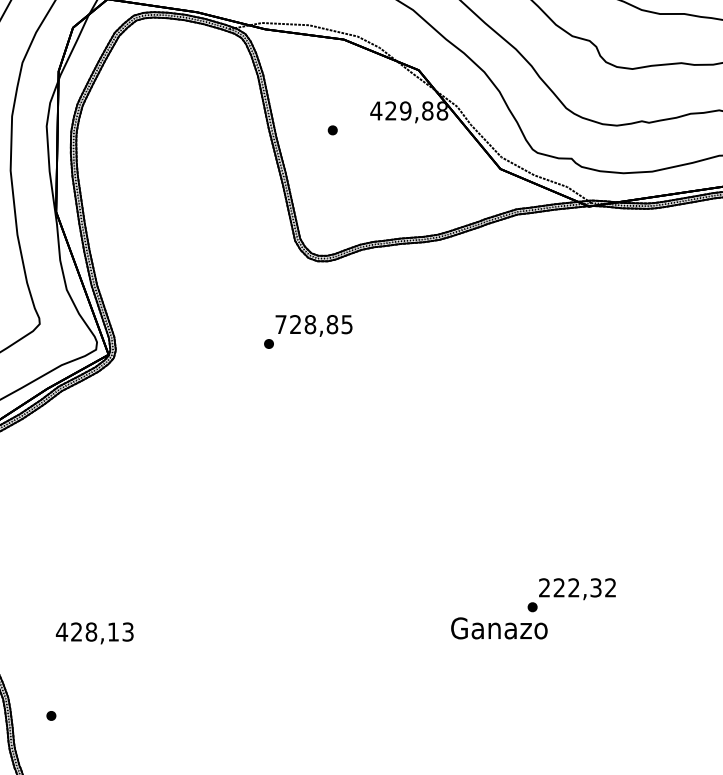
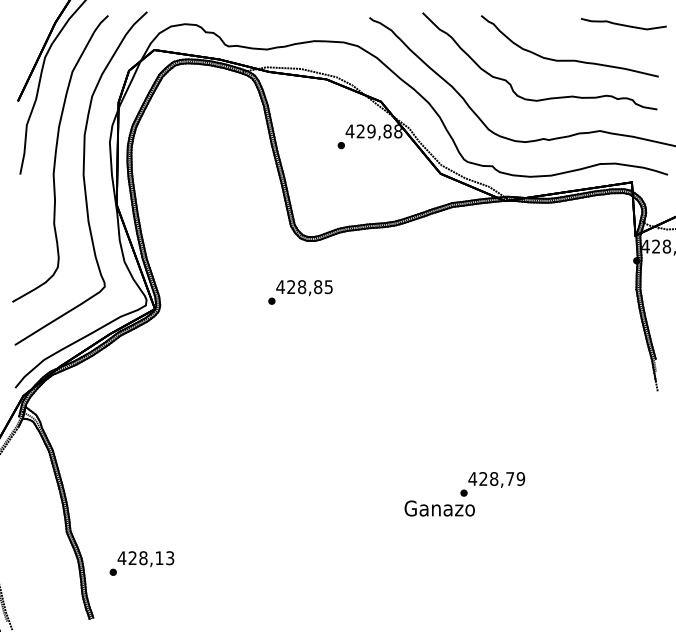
part: (331, 130) -> (340, 145), moved
text: (280, 323) -> (280, 286), 728,85 -> 428,85
text: (577, 587) -> (496, 478), 222,32 -> 428,79
text: (94, 633) -> (145, 559), moved

